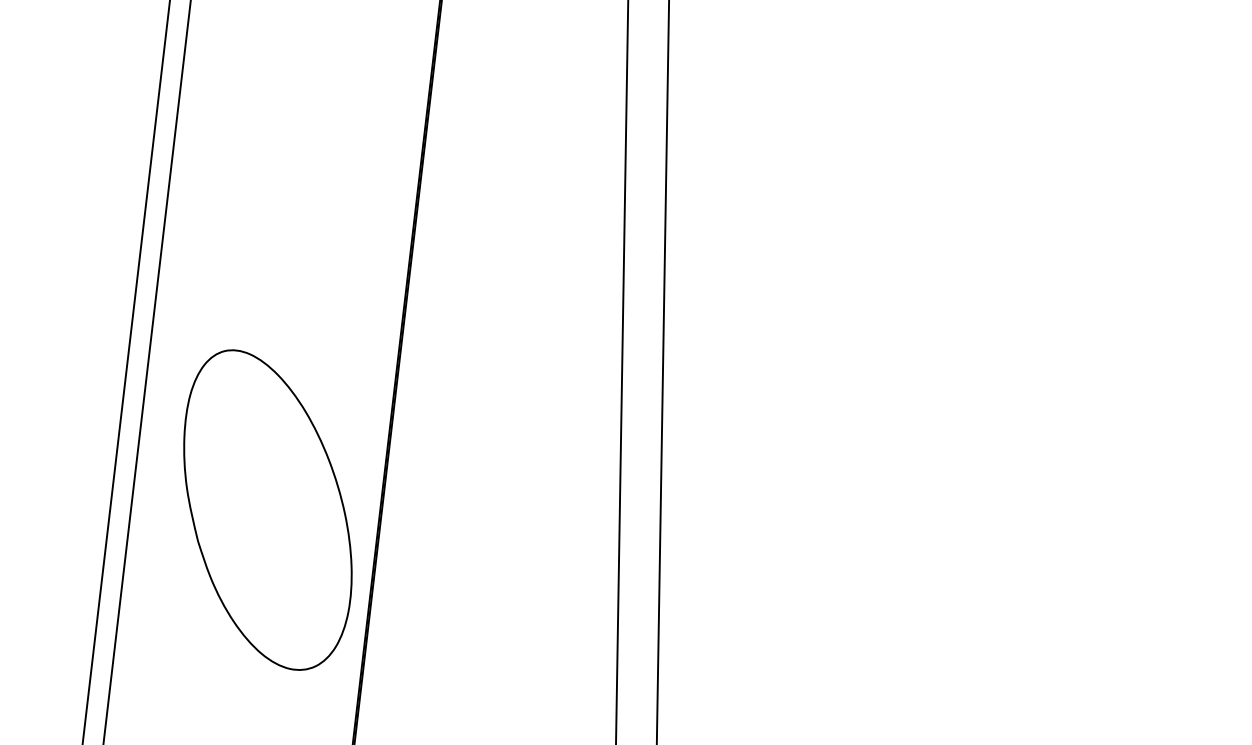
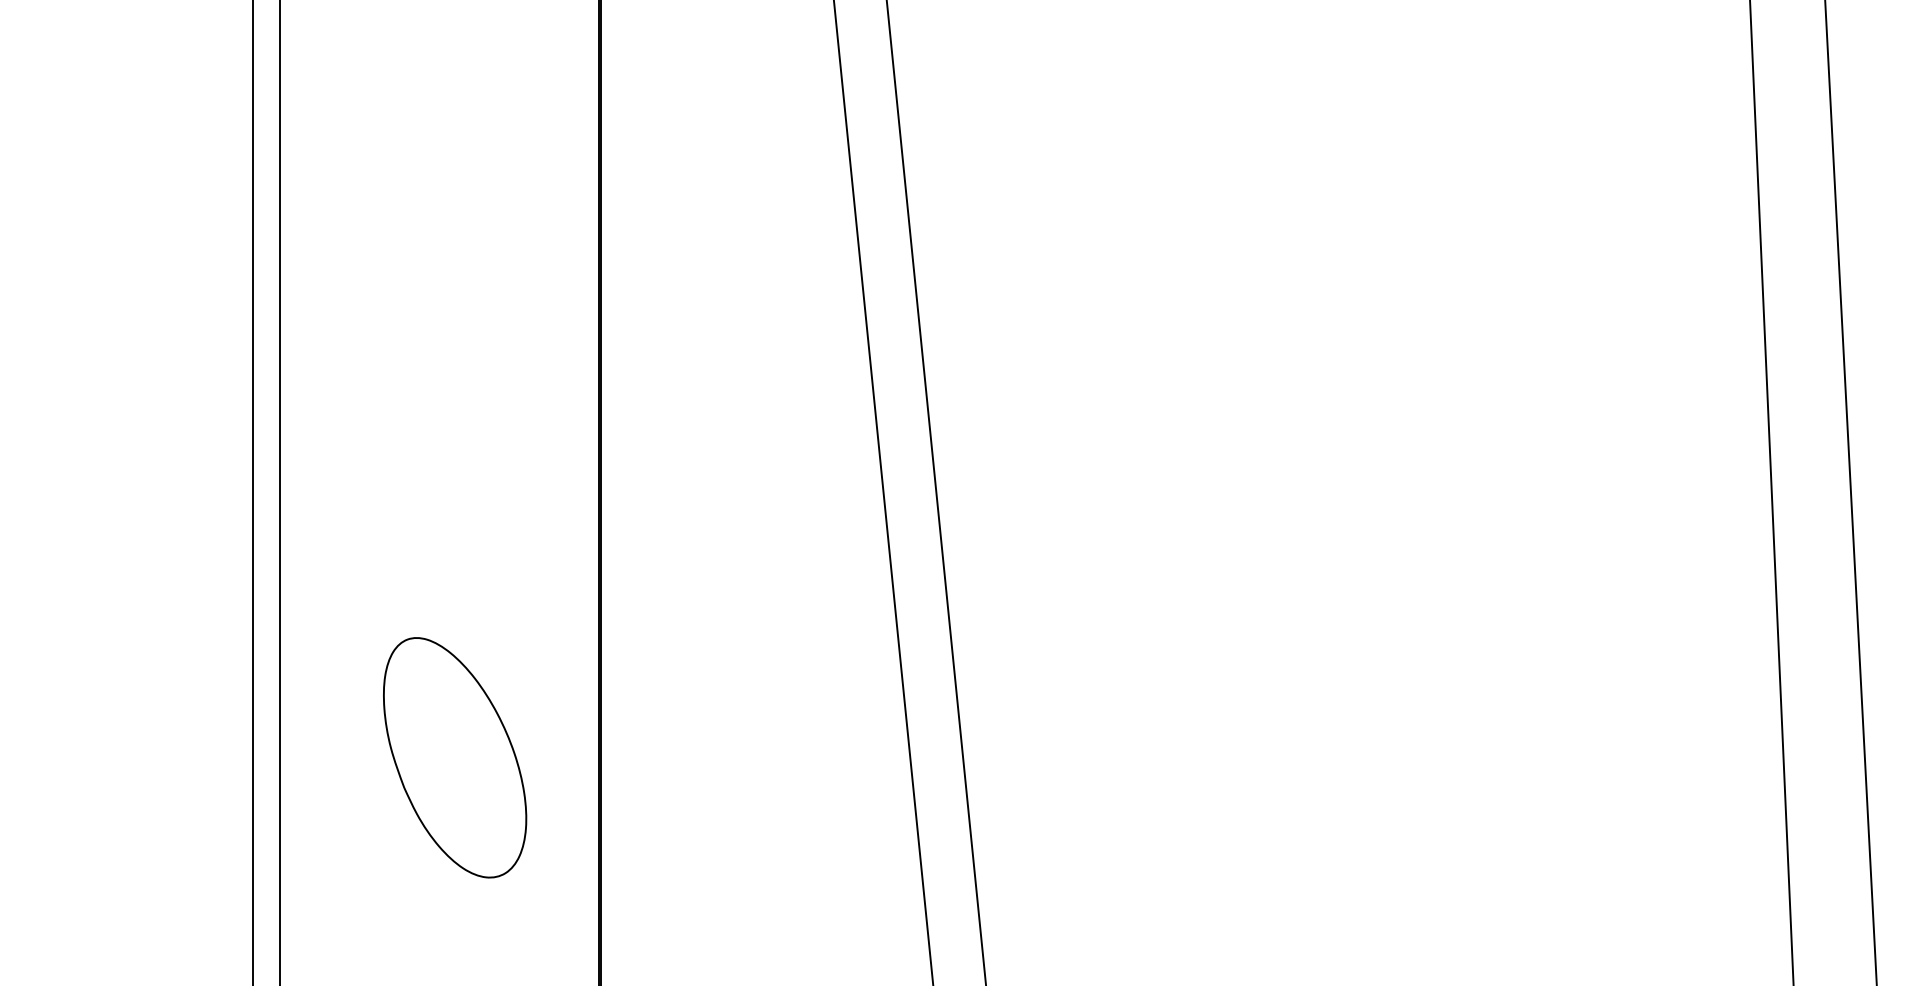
part: (267, 510) -> (454, 757), size x0.6

